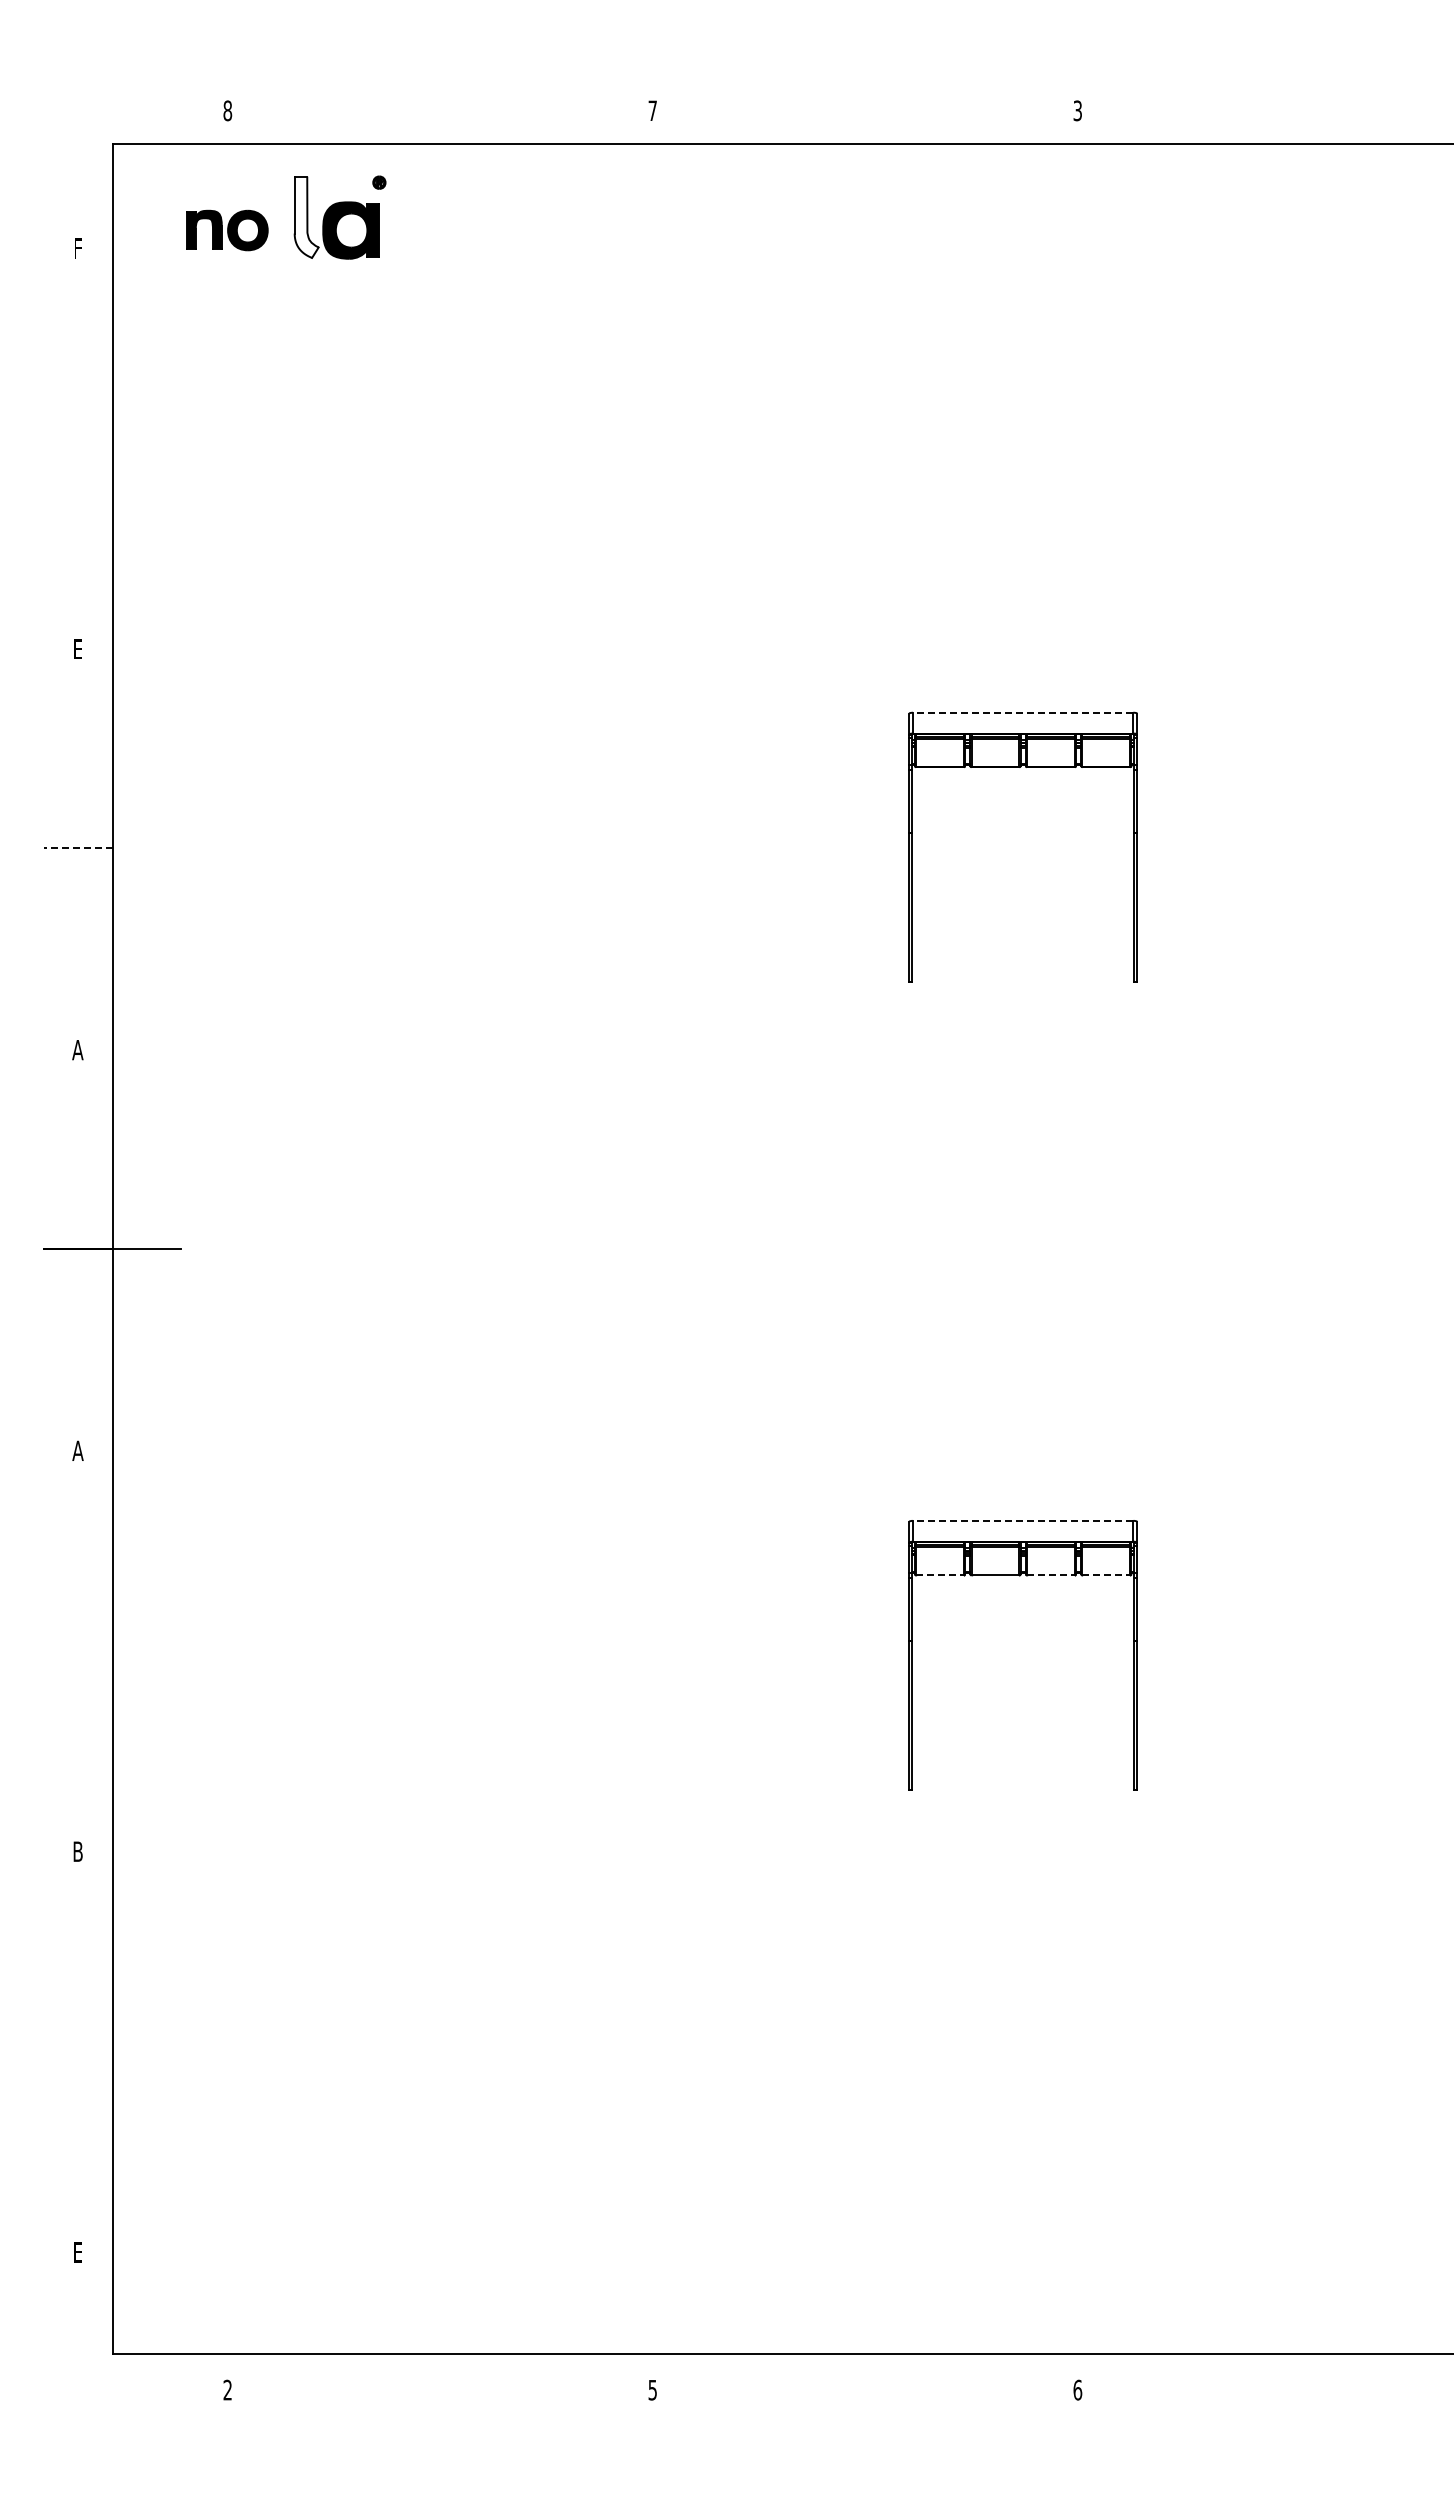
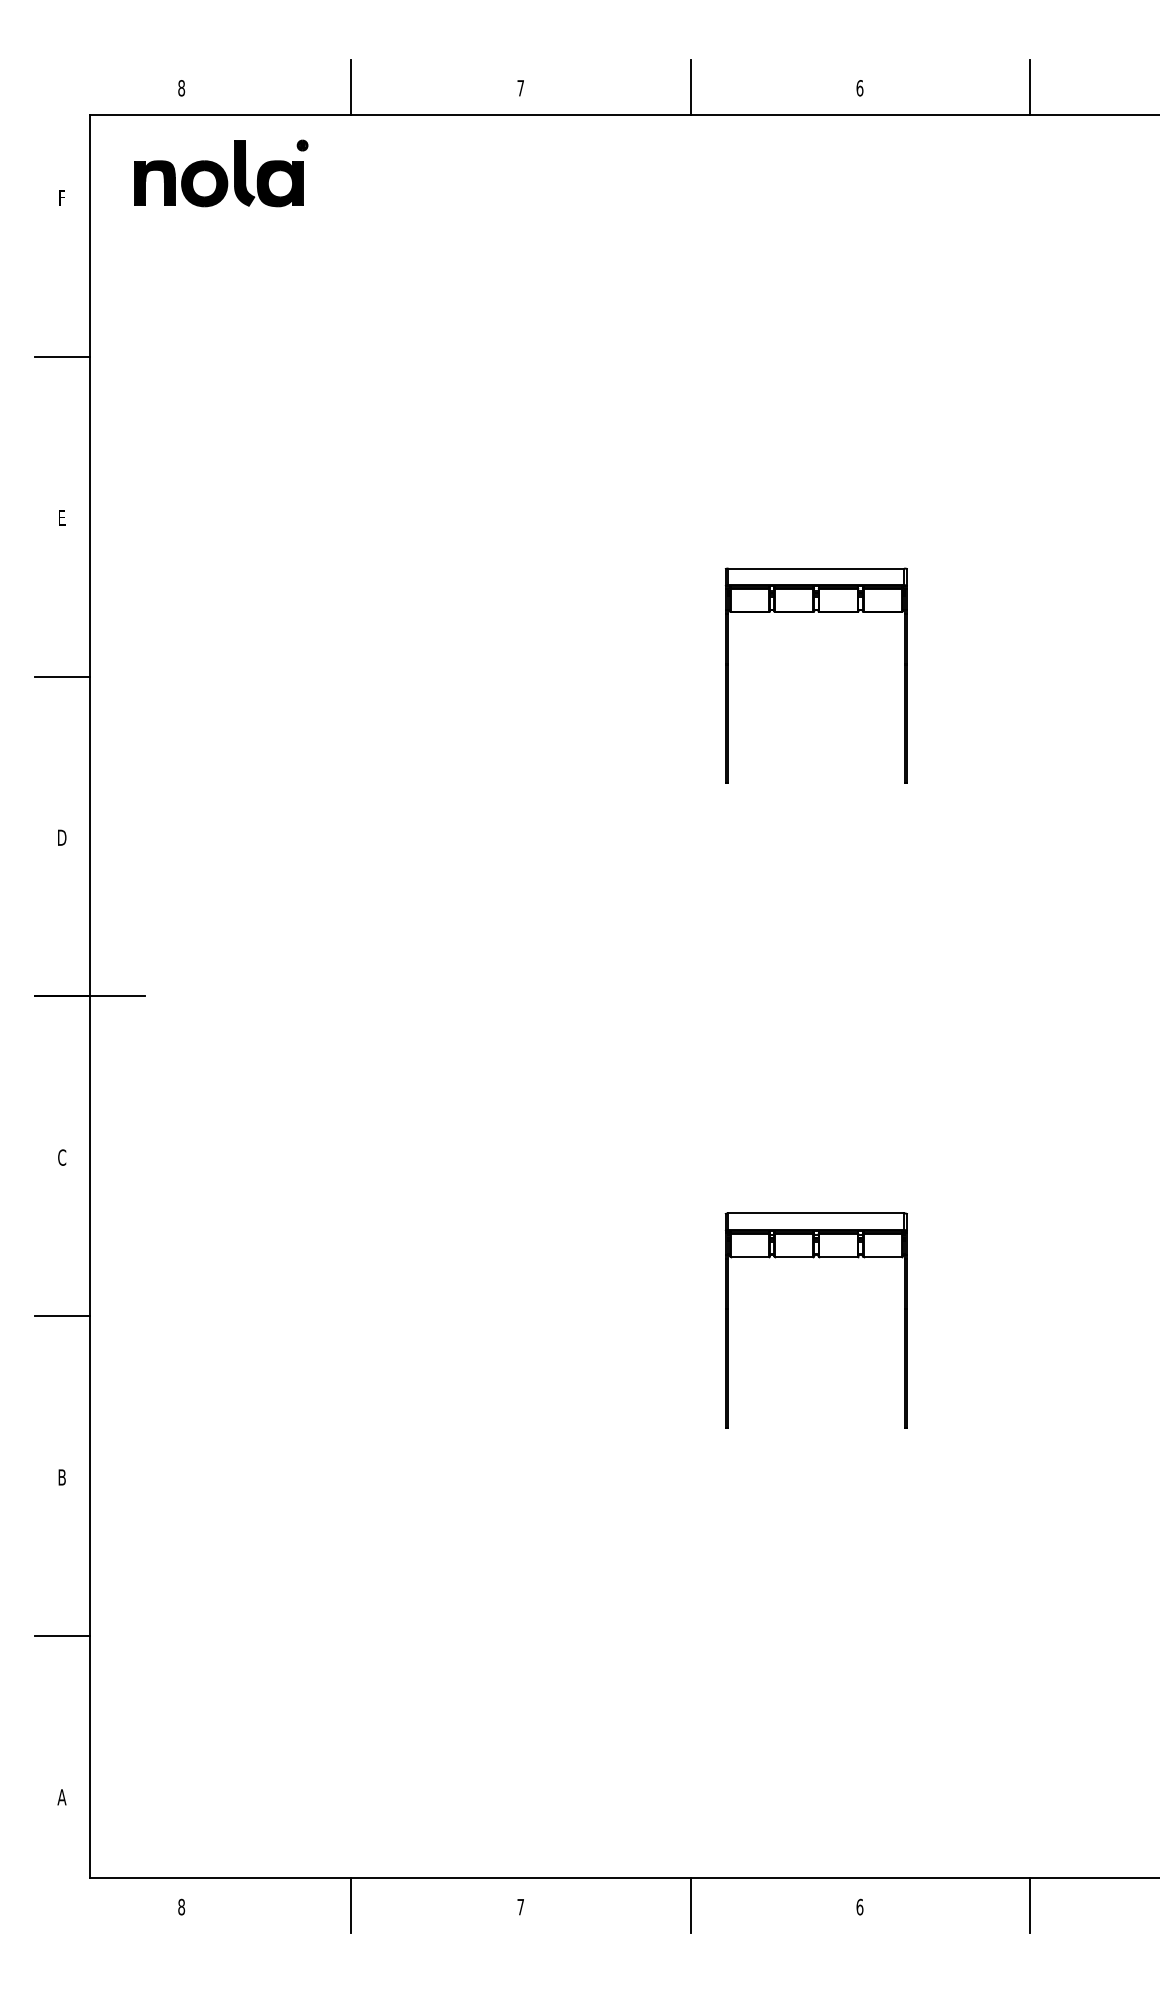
line: (440, 108) -> (351, 86), added
line: (865, 108) -> (690, 86), added
line: (1290, 108) -> (1029, 86), added
text: (1077, 110) -> (859, 87), 3 -> 6
fill: (306, 216) -> (244, 172), added
part: (227, 230) -> (181, 183), size x1.43
line: (77, 447) -> (61, 356), added
line: (1022, 712) -> (815, 568), dashed -> solid
line: (77, 848) -> (61, 676), dashed -> solid
text: (77, 1050) -> (61, 838), A -> D
text: (77, 1450) -> (61, 1157), A -> C
line: (1022, 1520) -> (815, 1213), dashed -> solid
line: (940, 1575) -> (750, 1257), dashed -> solid
line: (1050, 1575) -> (838, 1257), dashed -> solid
line: (1106, 1575) -> (882, 1257), dashed -> solid
line: (77, 1649) -> (61, 1316), added
line: (77, 2050) -> (61, 1636), added
text: (77, 2252) -> (61, 1797), E -> A
line: (440, 2388) -> (351, 1905), added
line: (865, 2388) -> (690, 1905), added
line: (1290, 2388) -> (1029, 1905), added
text: (227, 2389) -> (181, 1906), 2 -> 8
text: (652, 2390) -> (520, 1907), 5 -> 7

